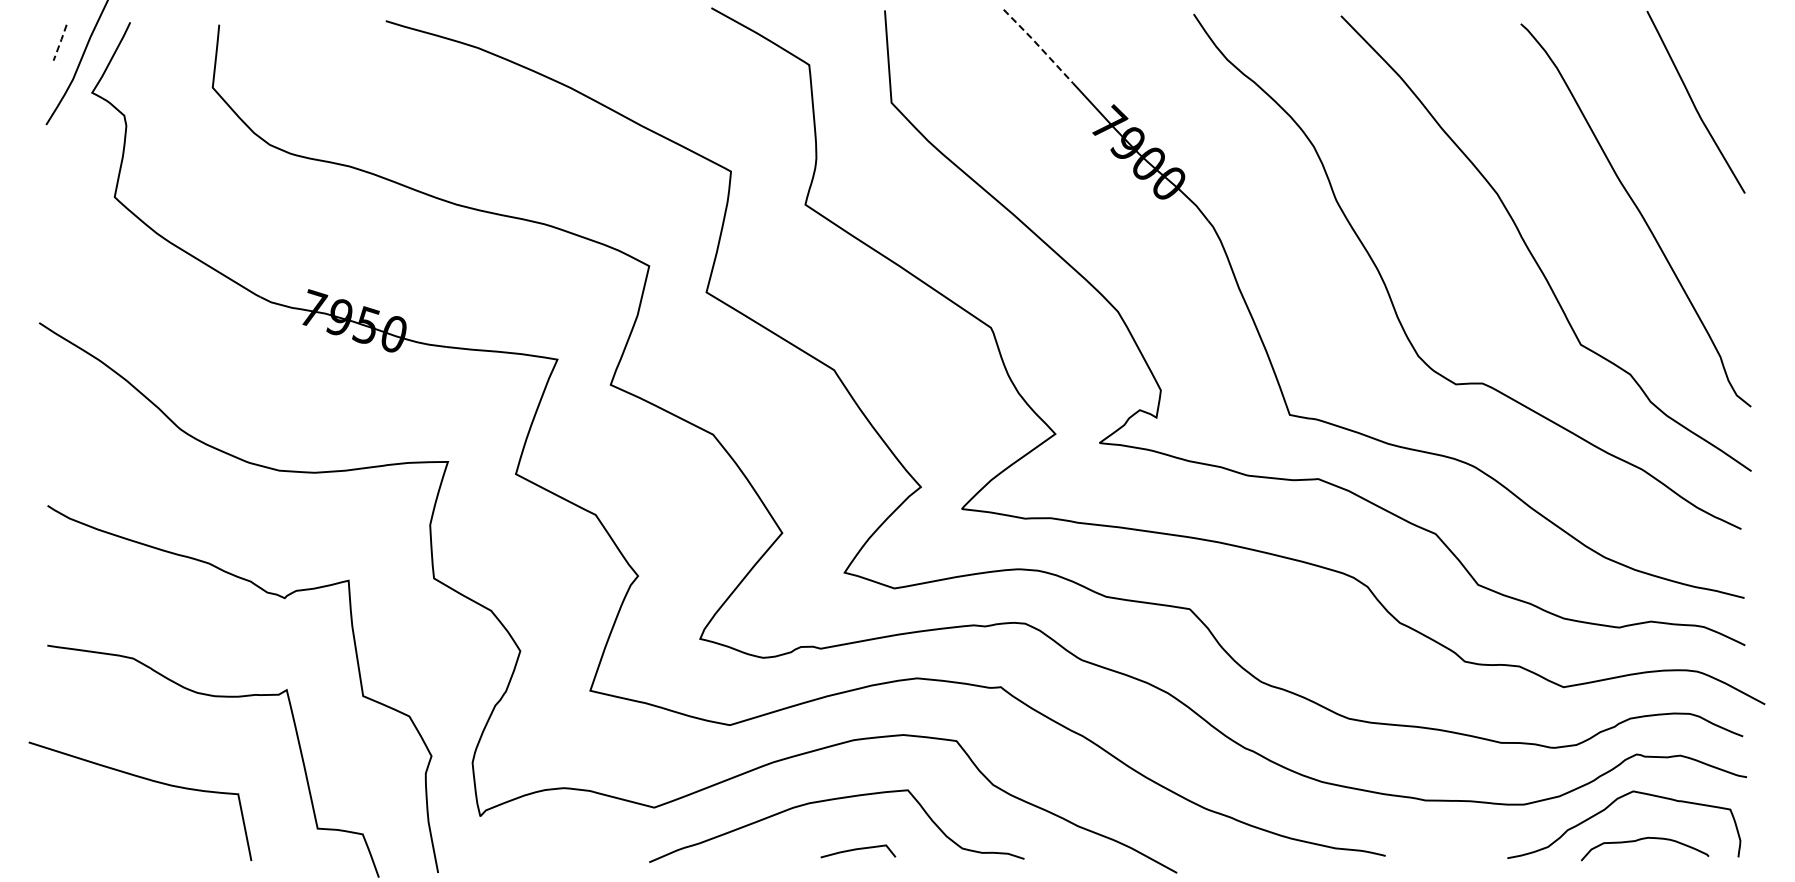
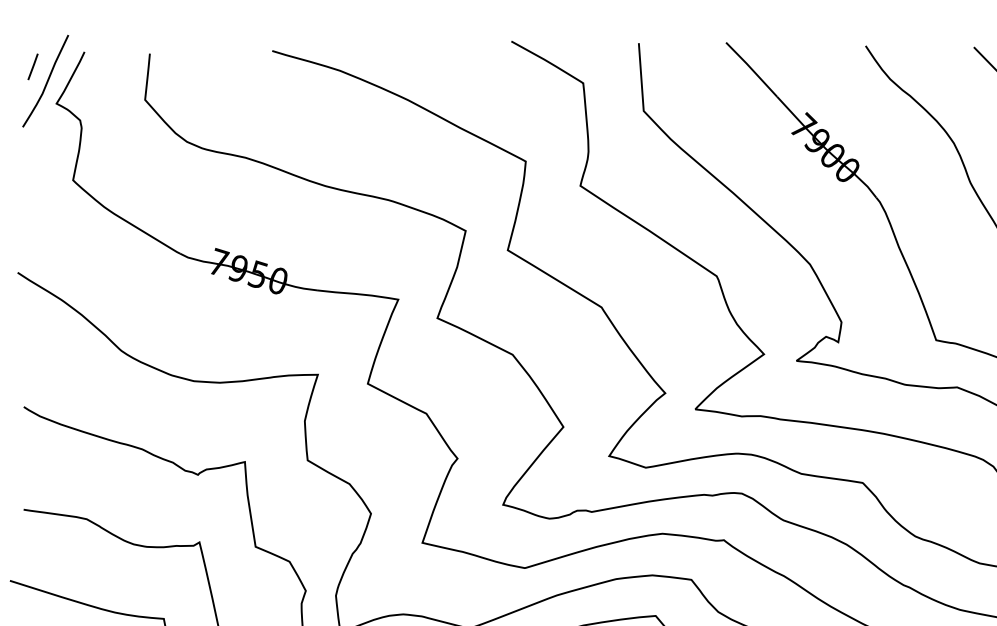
line: (60, 42) -> (33, 66), dashed -> solid
line: (1038, 45) -> (751, 68), dashed -> solid

